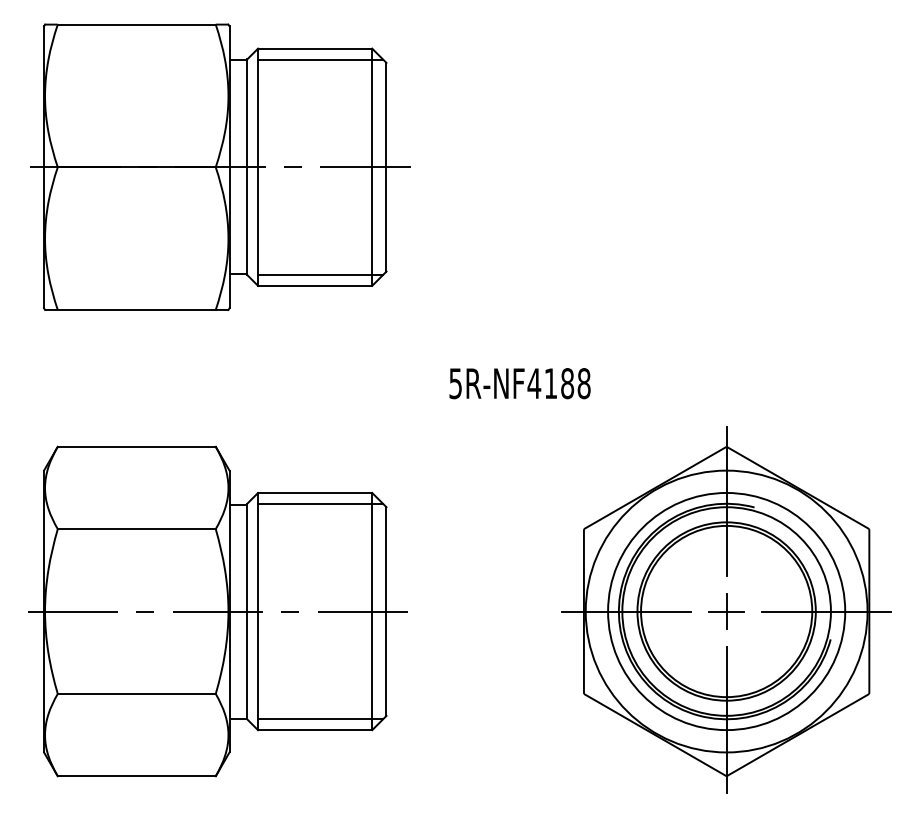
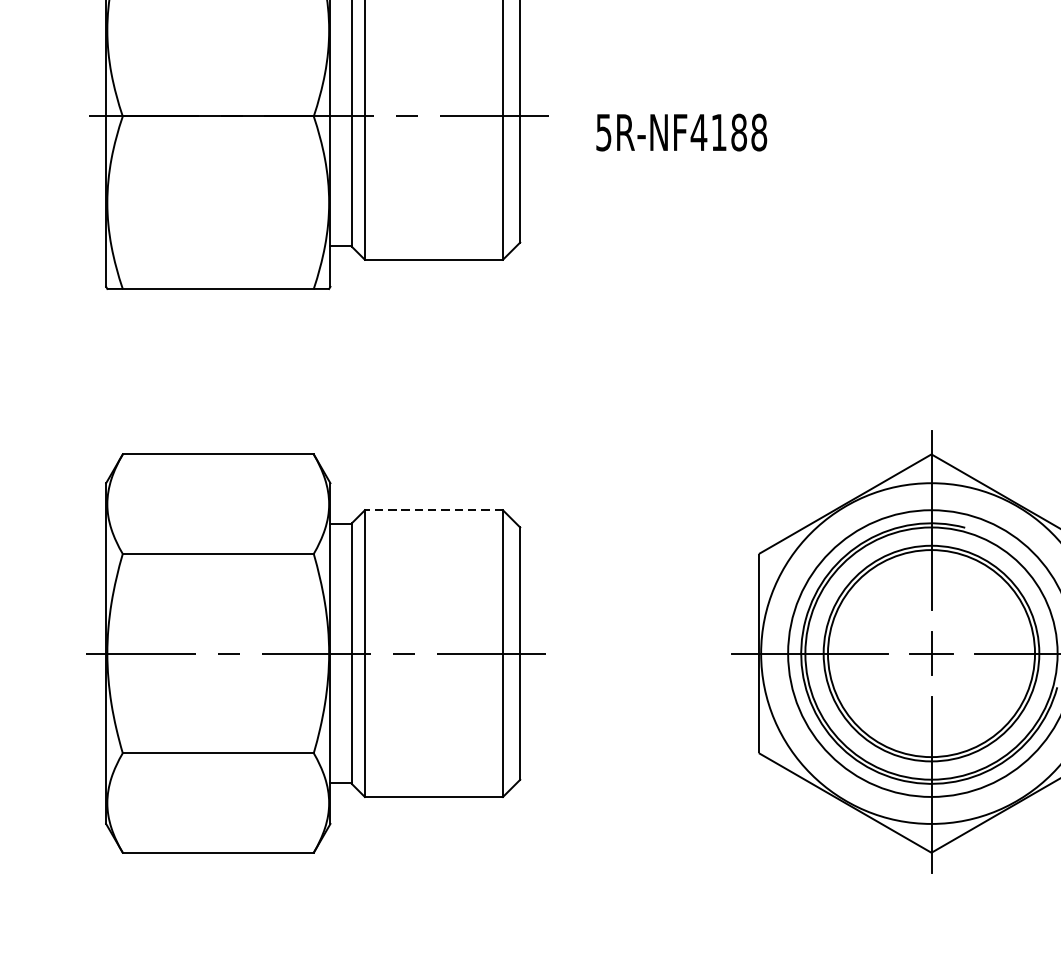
line: (320, 275) -> (440, 247), removed
text: (519, 383) -> (681, 132), moved
line: (314, 492) -> (433, 509), solid -> dashed
line: (320, 503) -> (440, 522), removed
line: (320, 719) -> (440, 784), removed

